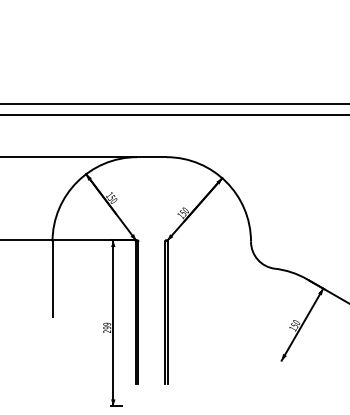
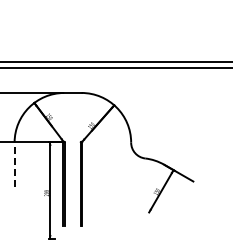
line: (52, 278) -> (14, 164), solid -> dashed

